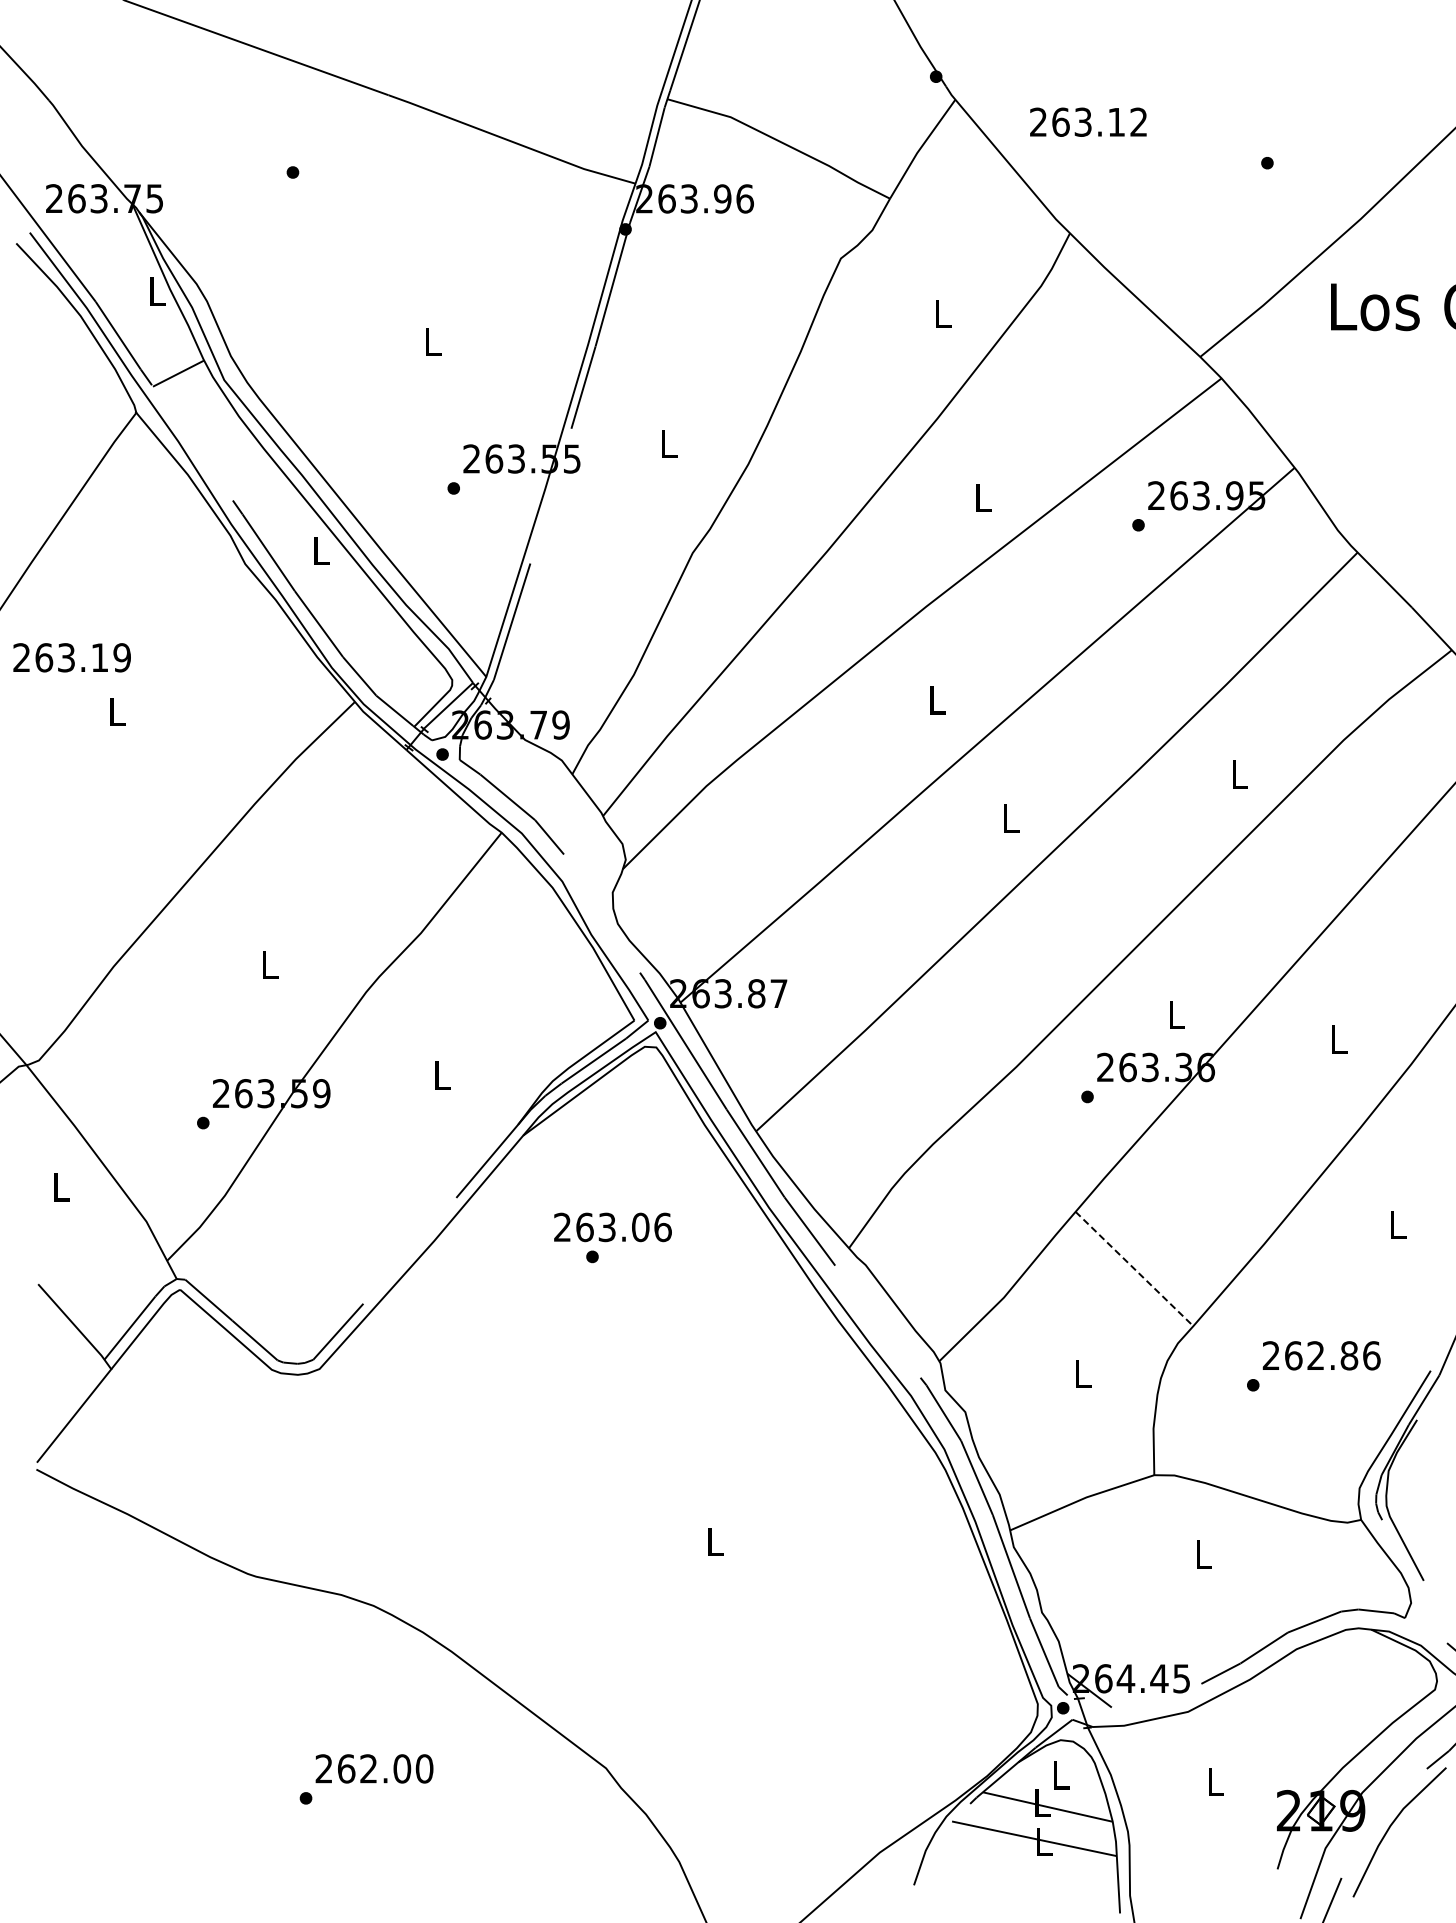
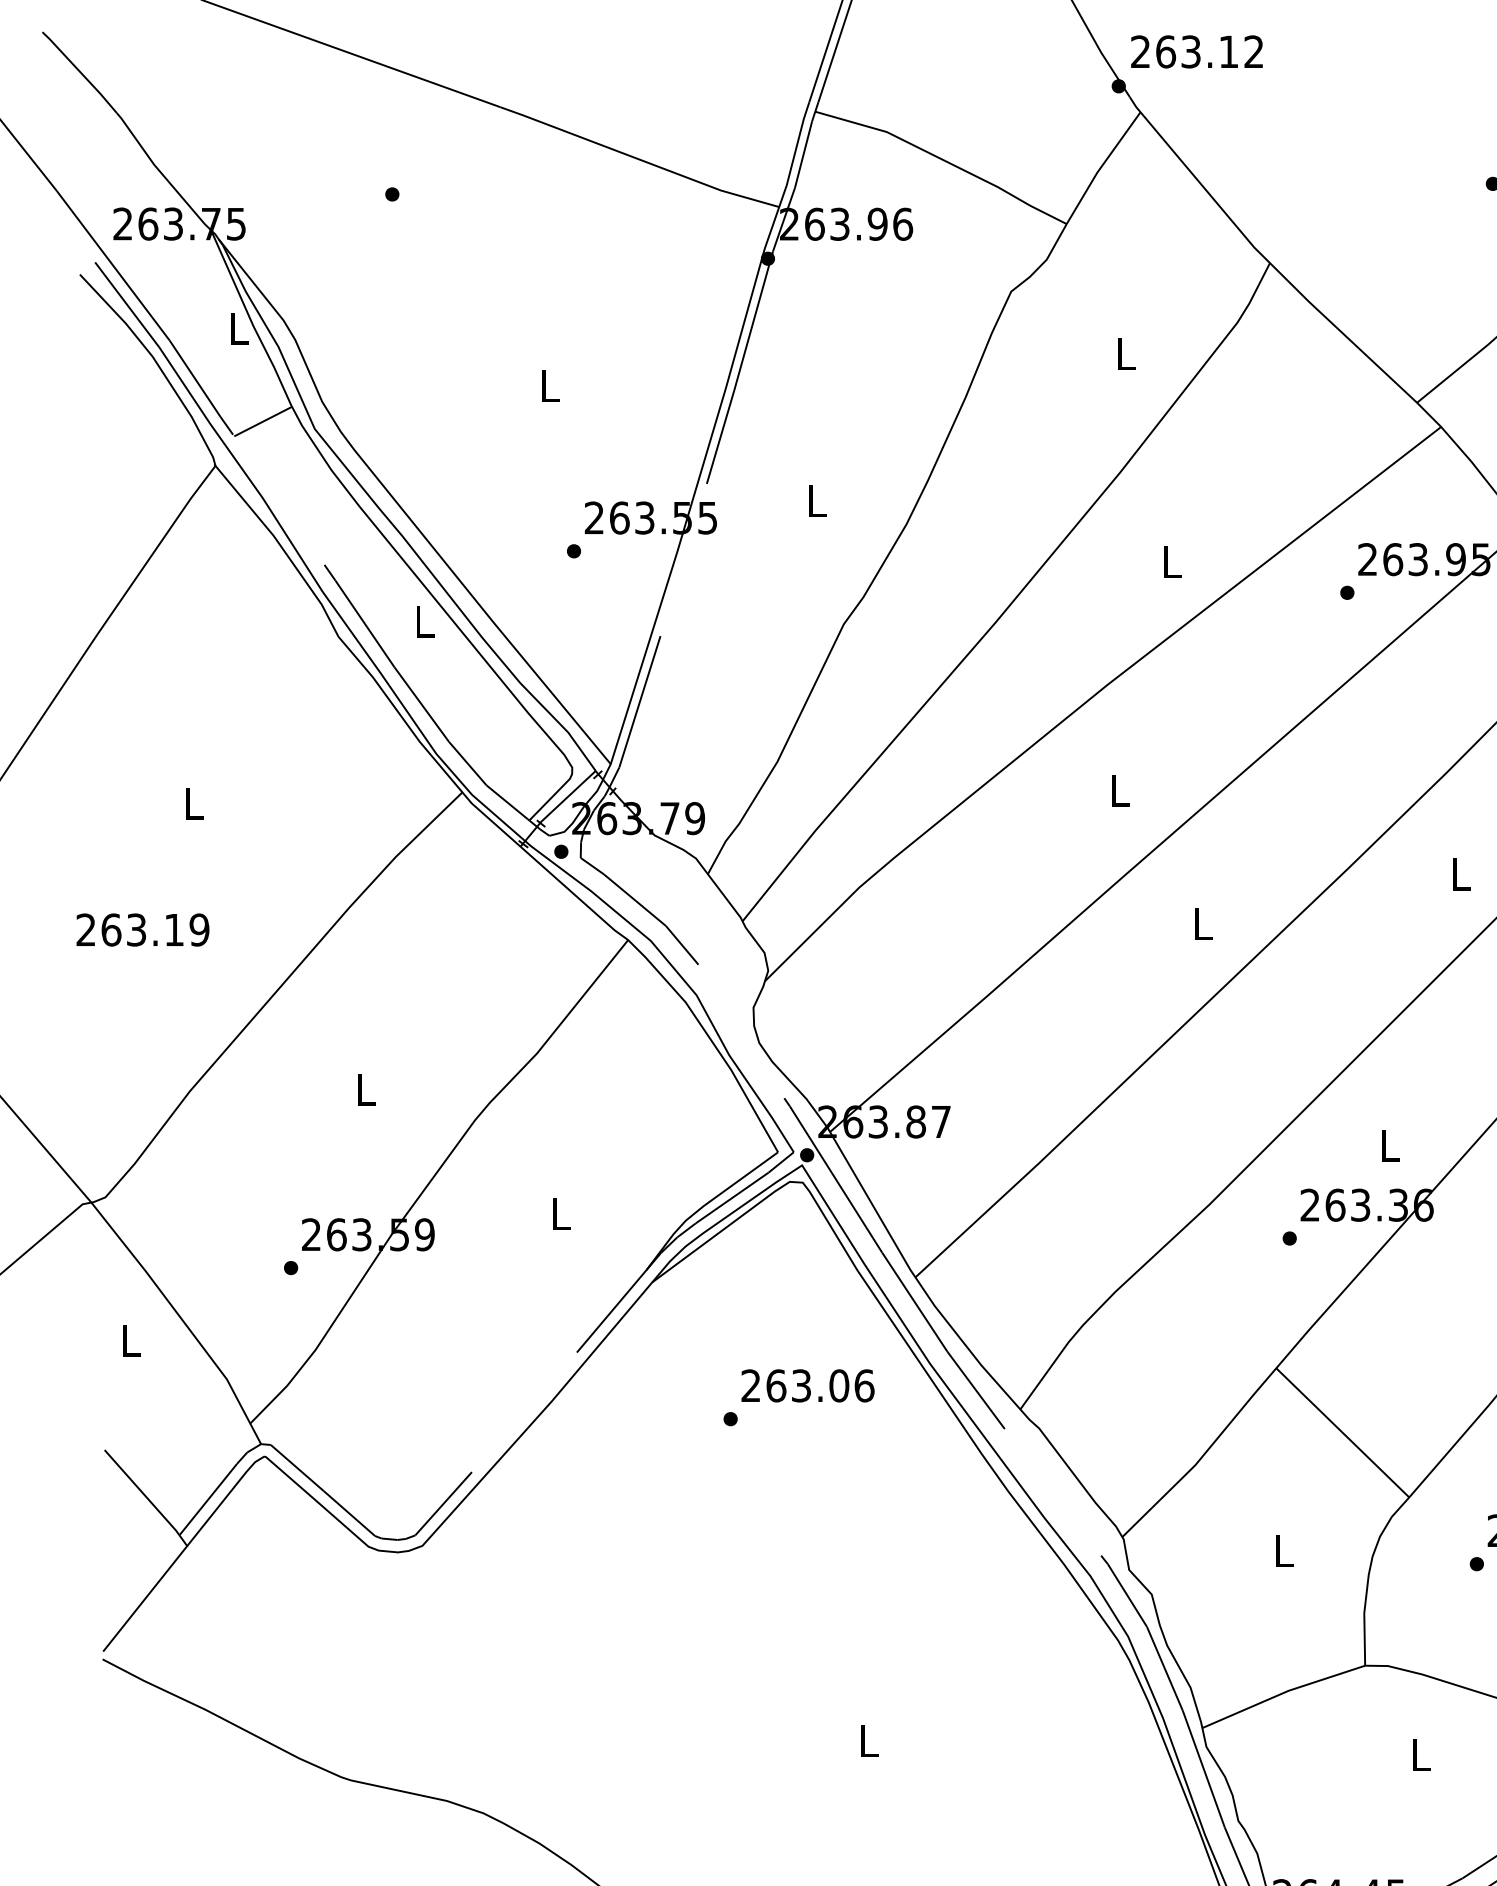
text: (1088, 121) -> (1197, 51), moved
text: (71, 657) -> (142, 929), moved
text: (612, 1227) -> (807, 1385), moved
line: (1134, 1269) -> (1342, 1433), dashed -> solid

